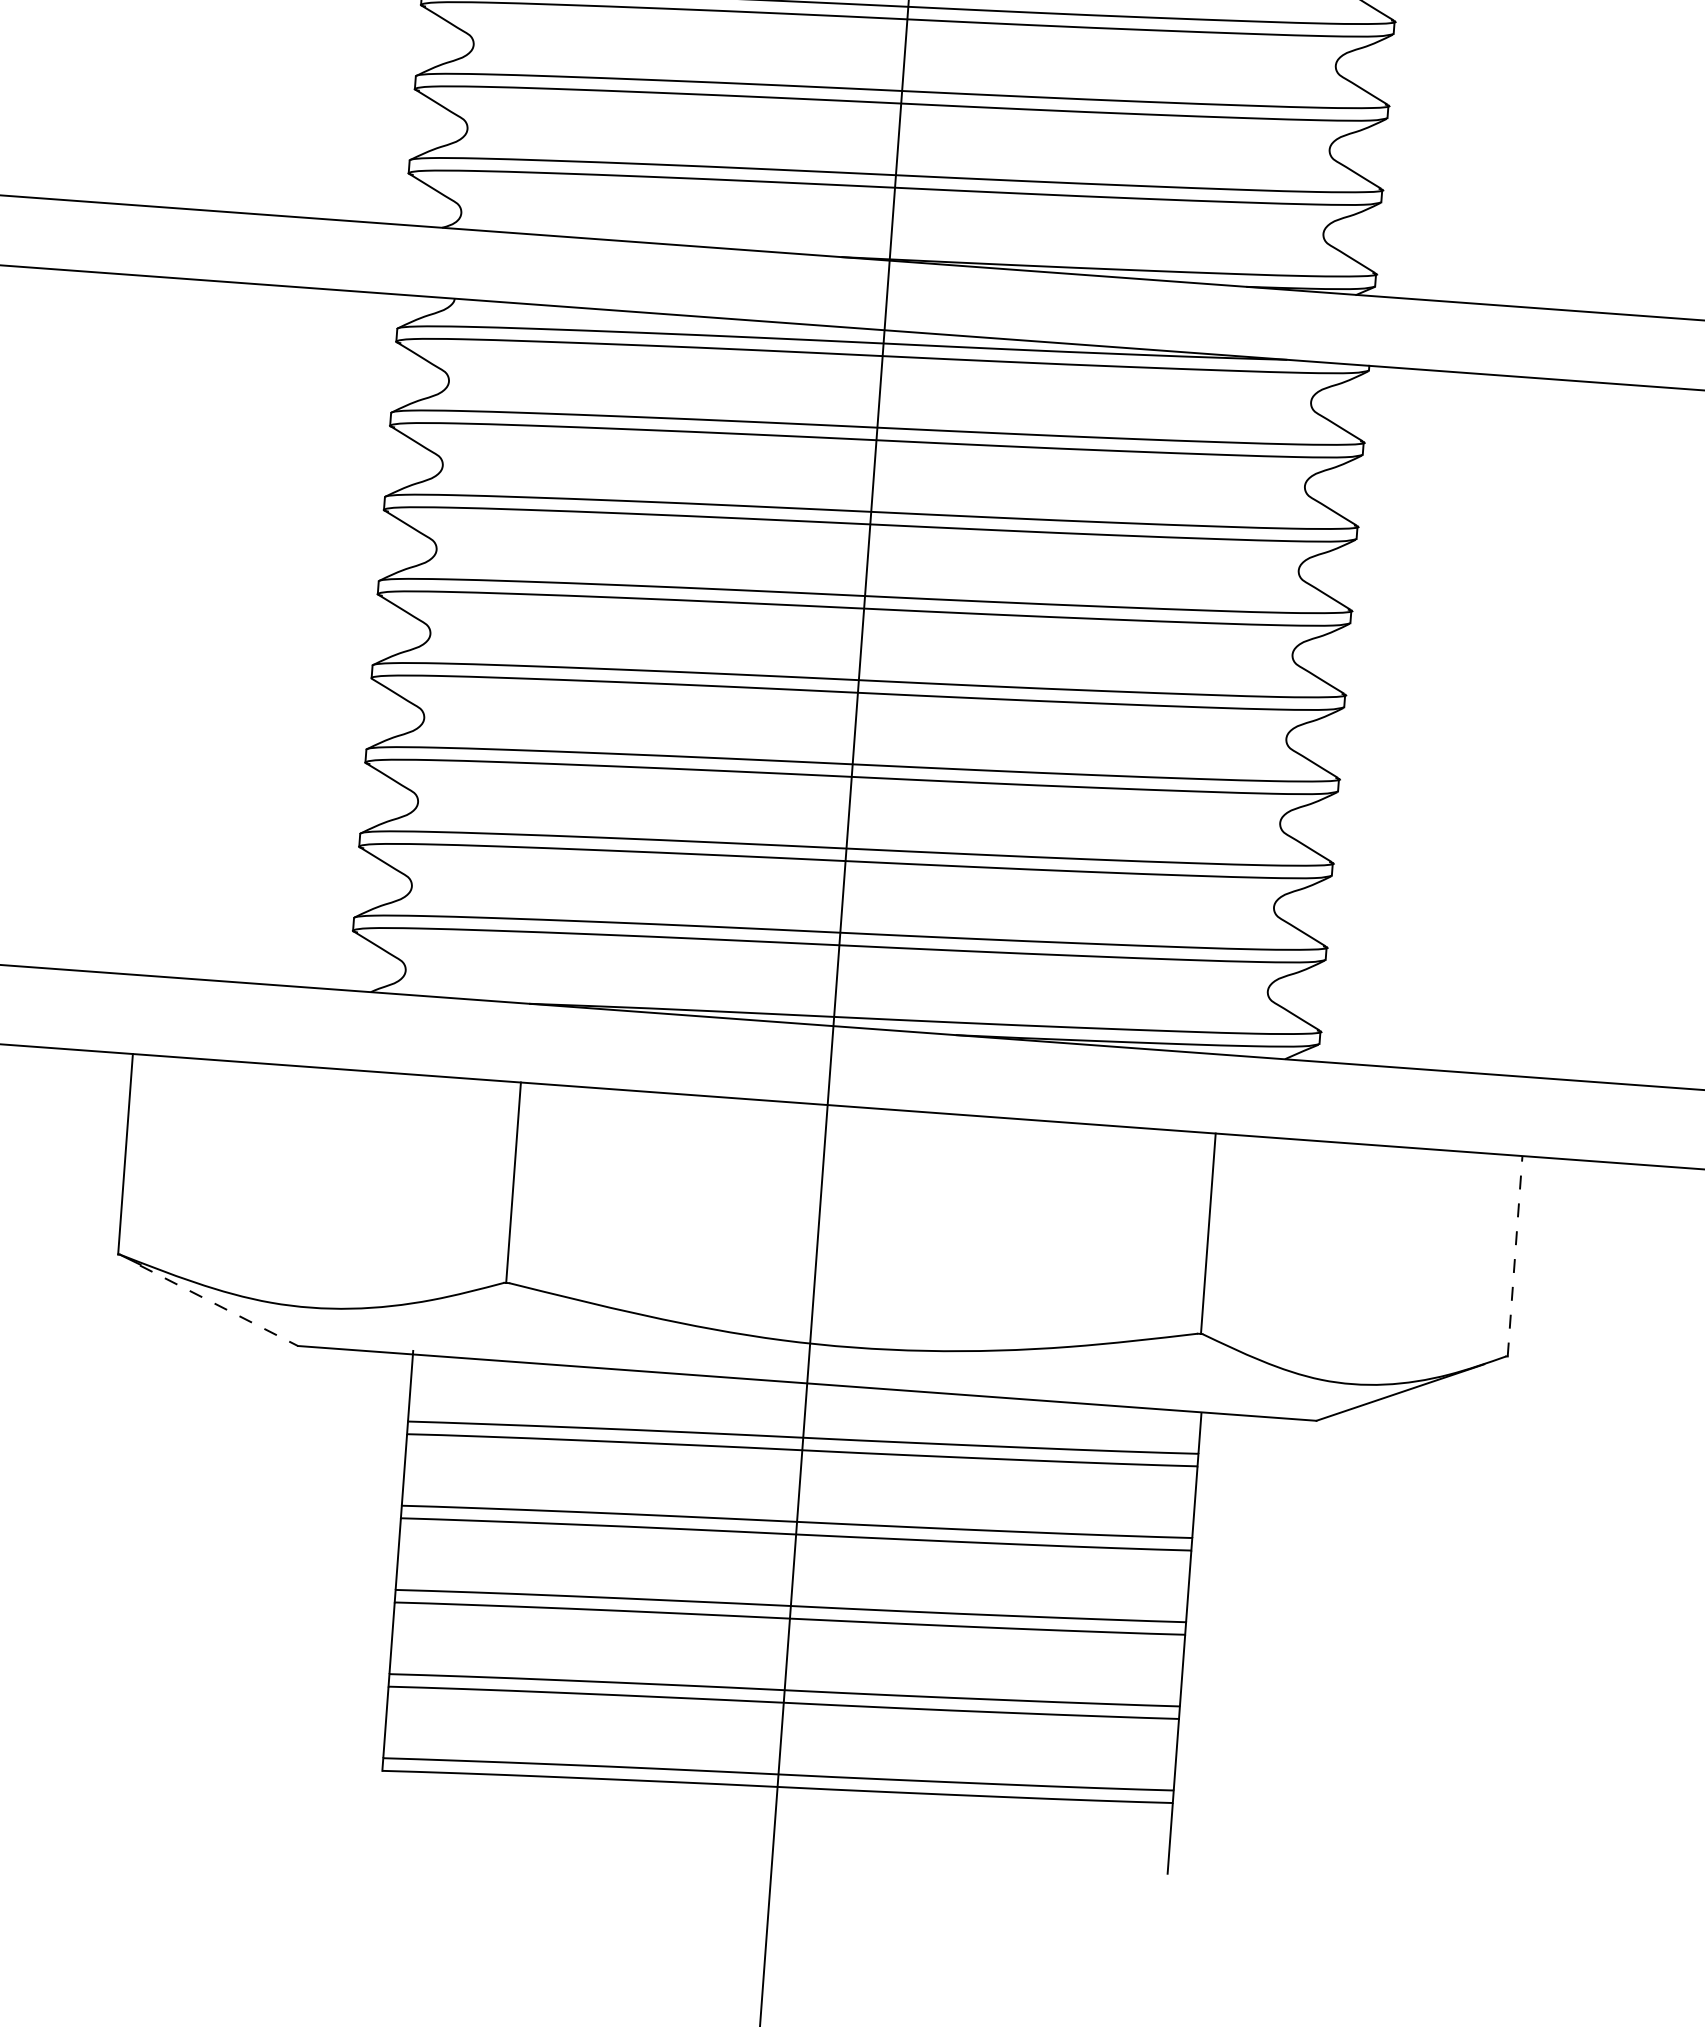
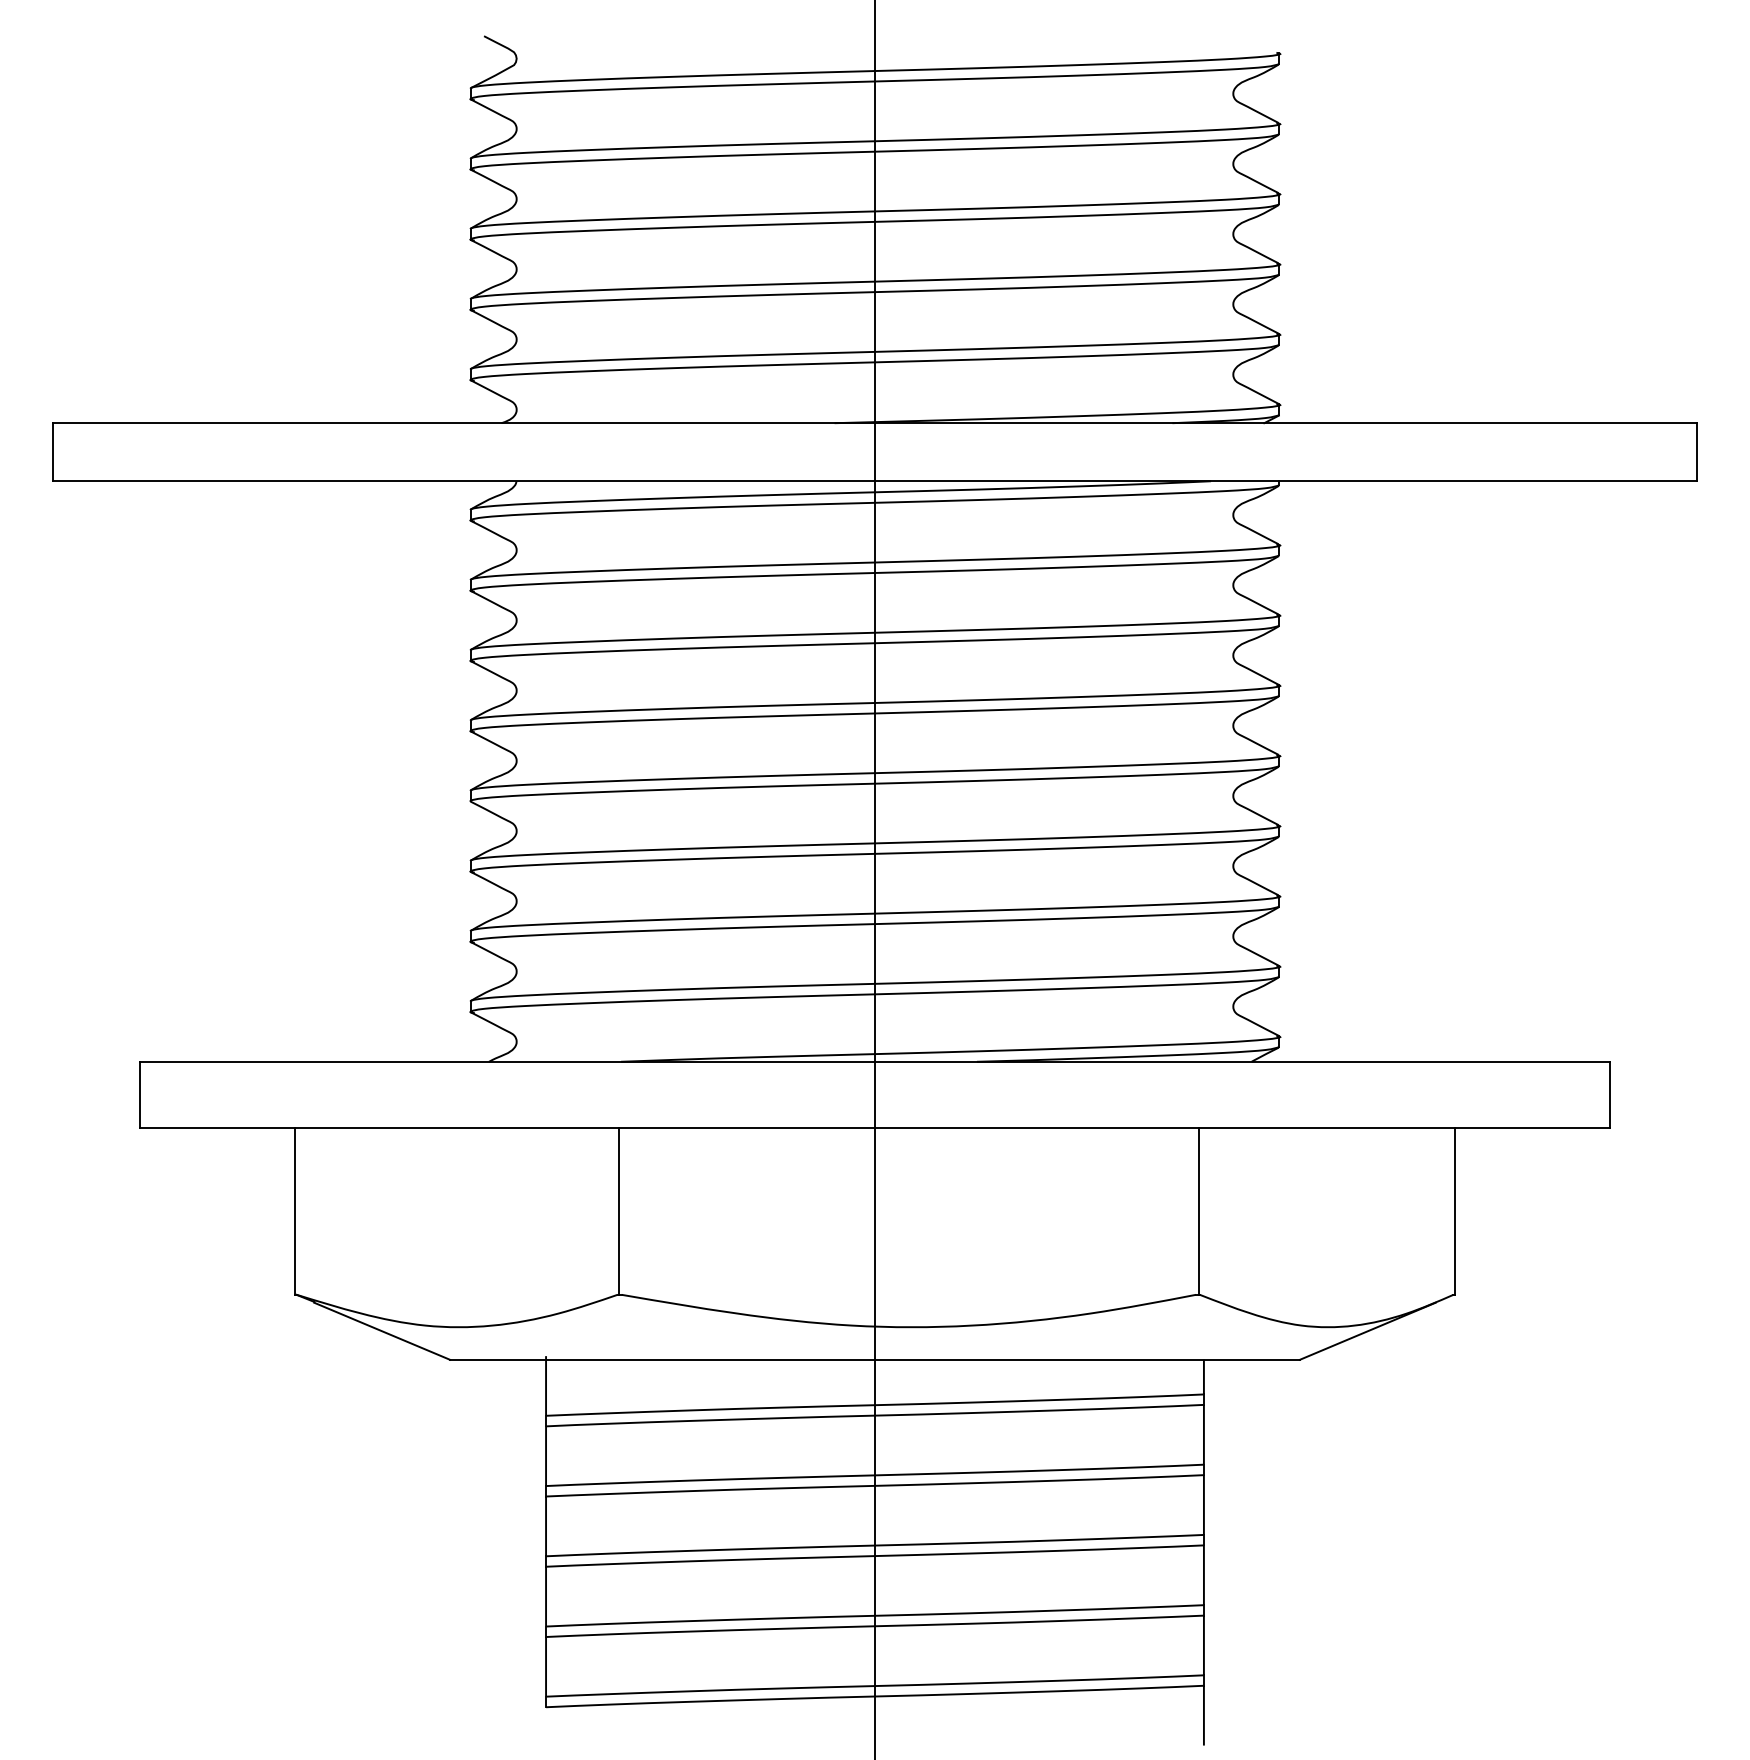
line: (1514, 1256) -> (1454, 1211), dashed -> solid
line: (219, 1306) -> (382, 1331), dashed -> solid

